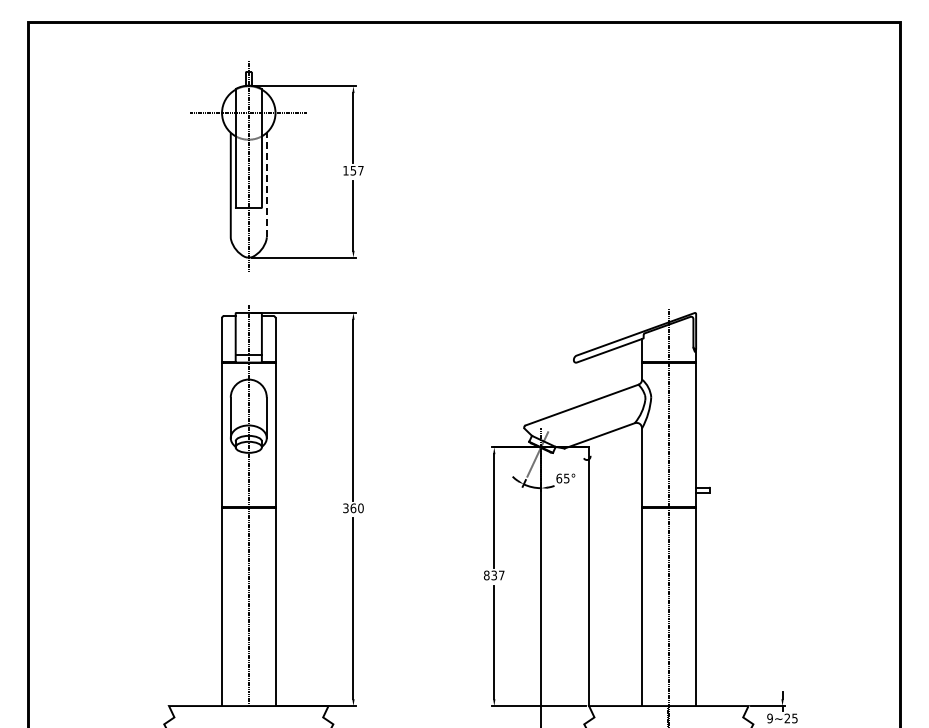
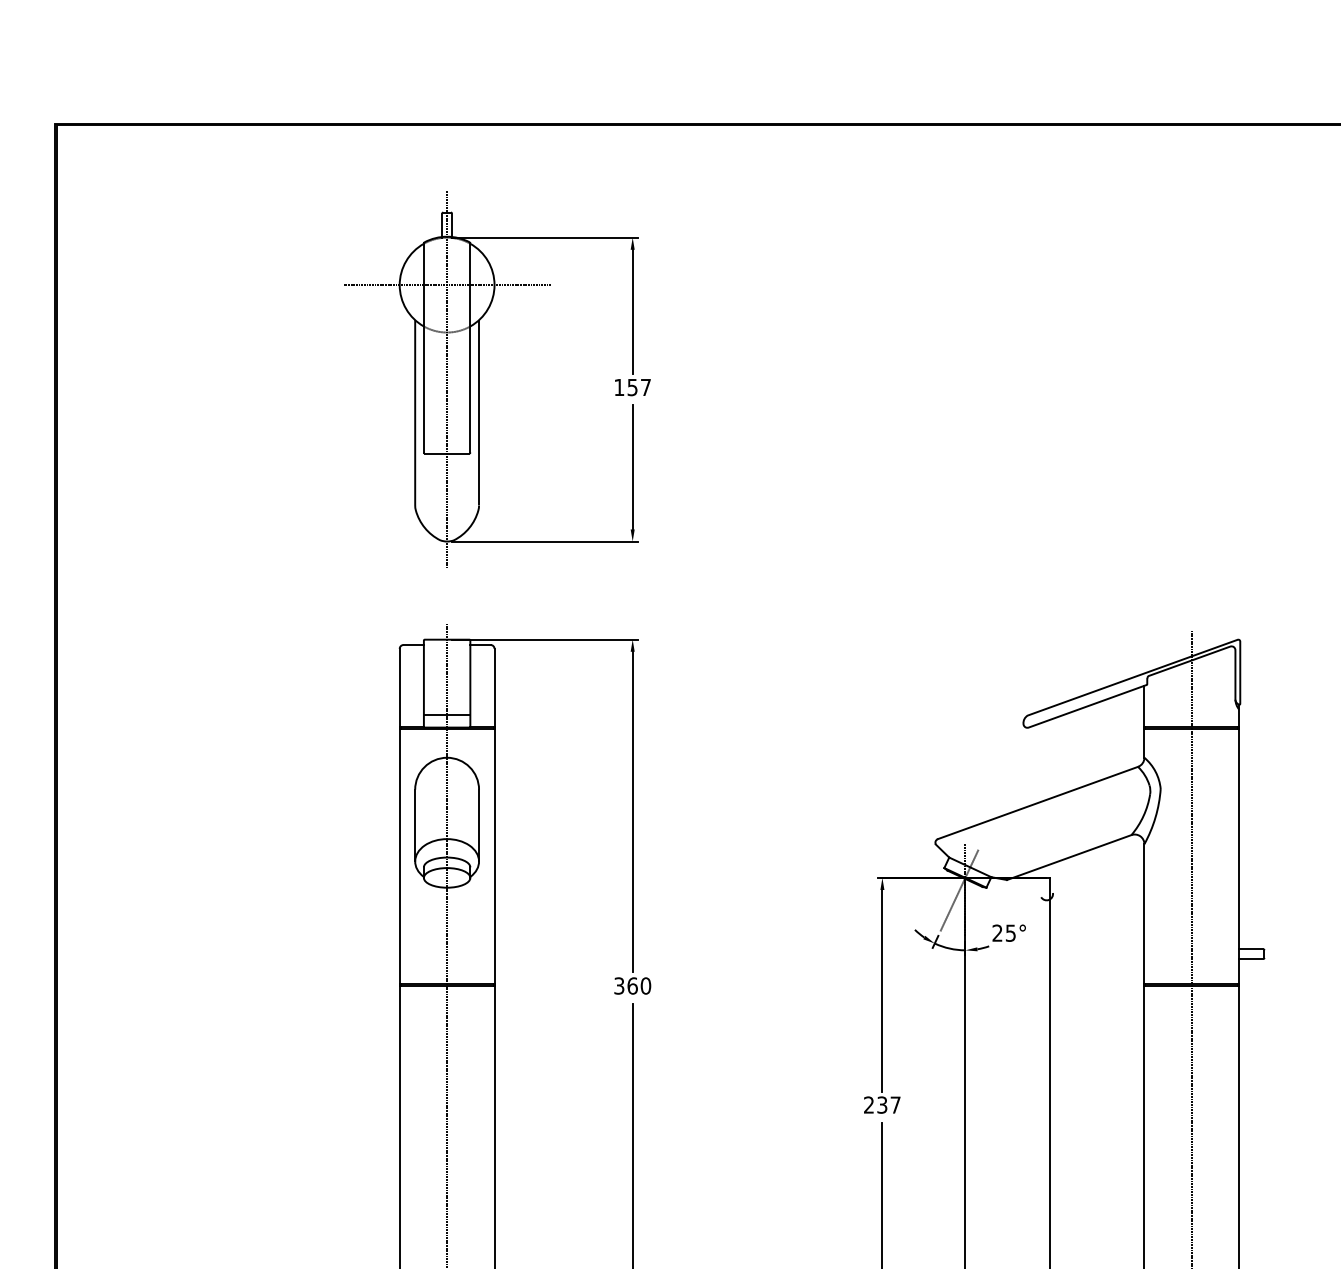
line: (266, 184) -> (478, 411), dashed -> solid
text: (559, 478) -> (998, 933), 65° -> 25°
text: (486, 575) -> (868, 1105), 837 -> 237

